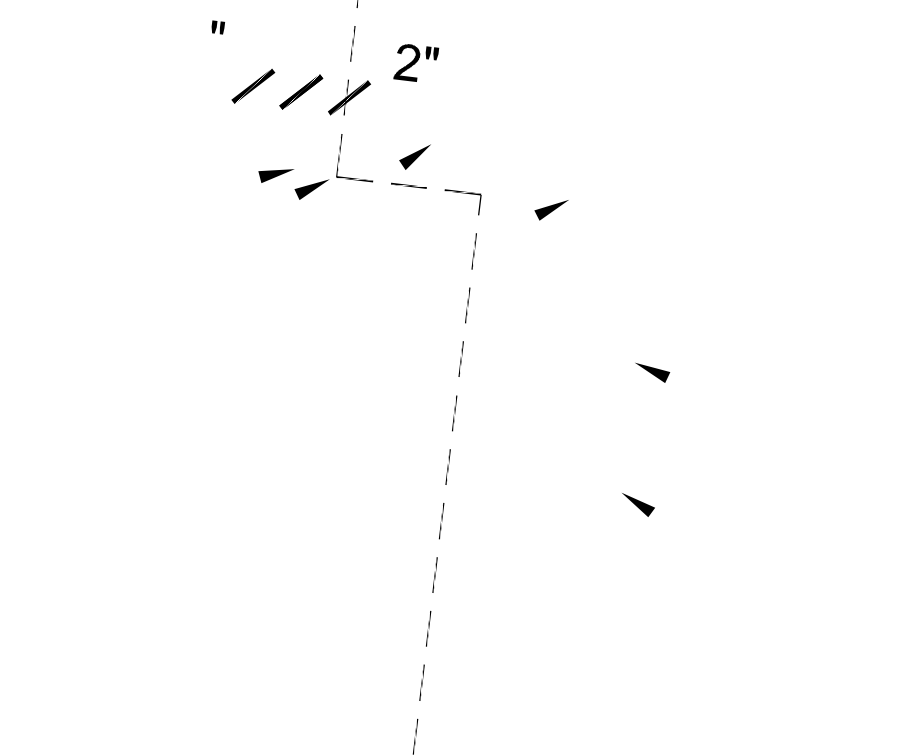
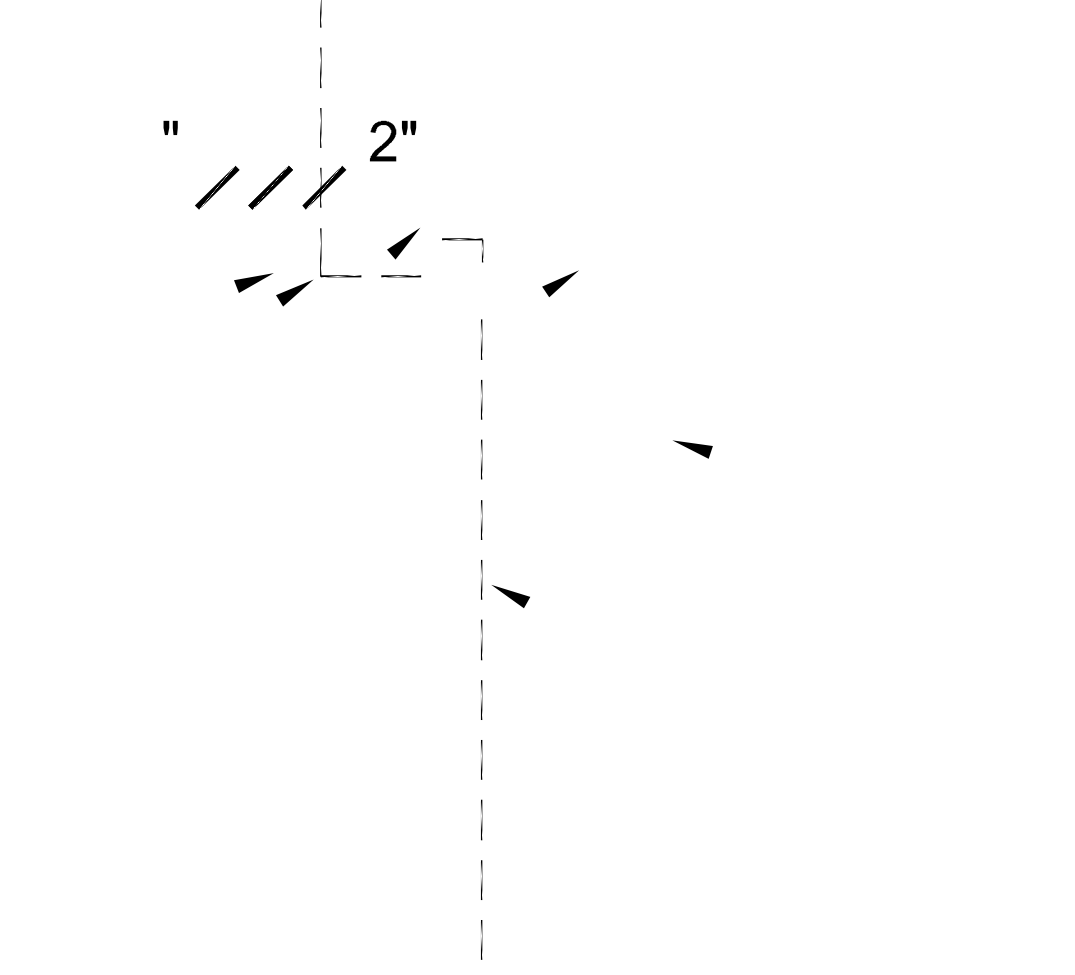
part: (462, 193) -> (462, 240), moved
part: (637, 505) -> (510, 596), moved

